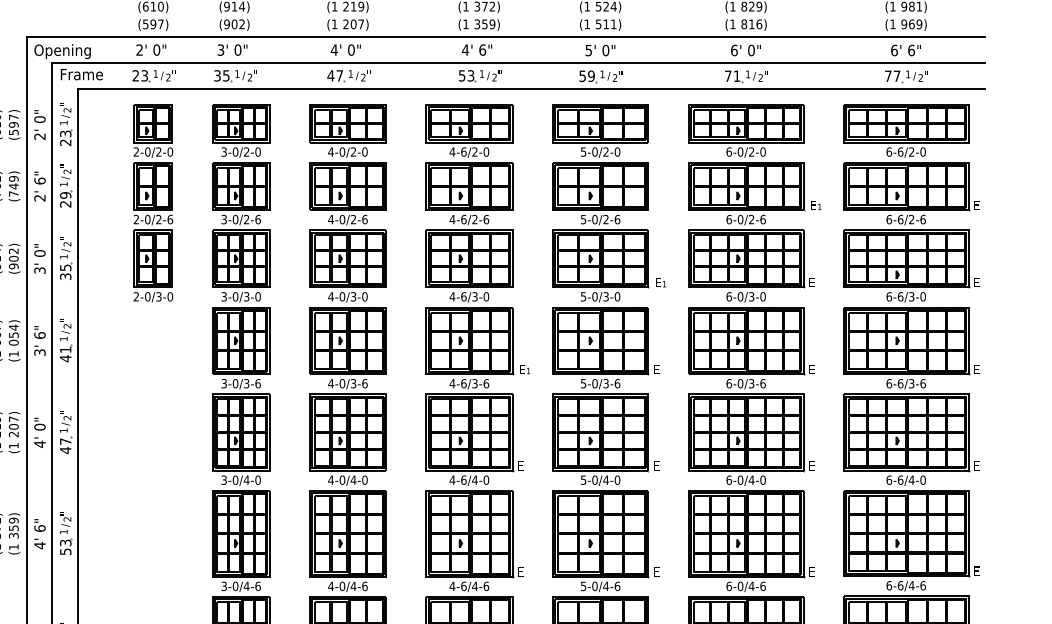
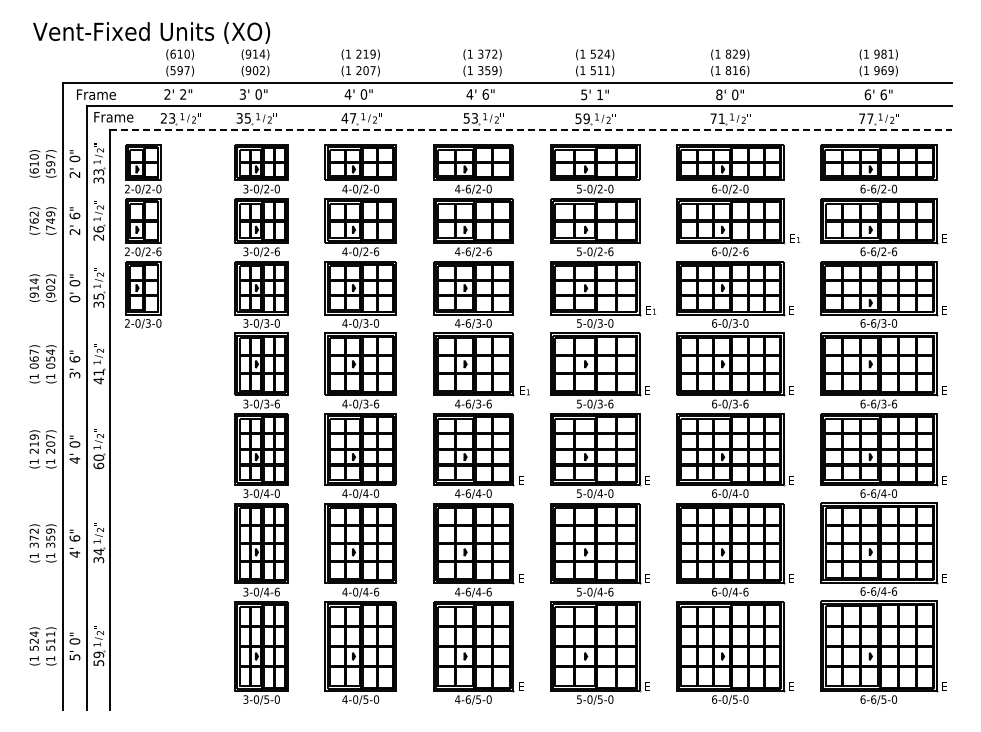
text: (156, 50) -> (183, 94), 0" -> 2"
text: (606, 50) -> (600, 94), 0" -> 1"
text: (734, 50) -> (719, 94), 6' -> 8'
text: (62, 51) -> (95, 95), Opening -> Frame
line: (530, 88) -> (530, 130), solid -> dashed
text: (66, 142) -> (99, 180), 23 -> 33
text: (65, 195) -> (98, 229), 29 -> 26
part: (153, 203) -> (143, 236), moved
text: (39, 269) -> (74, 298), 3' -> 0'
text: (65, 445) -> (98, 461), 47 -> 60
text: (65, 546) -> (98, 555), 53 -> 34

